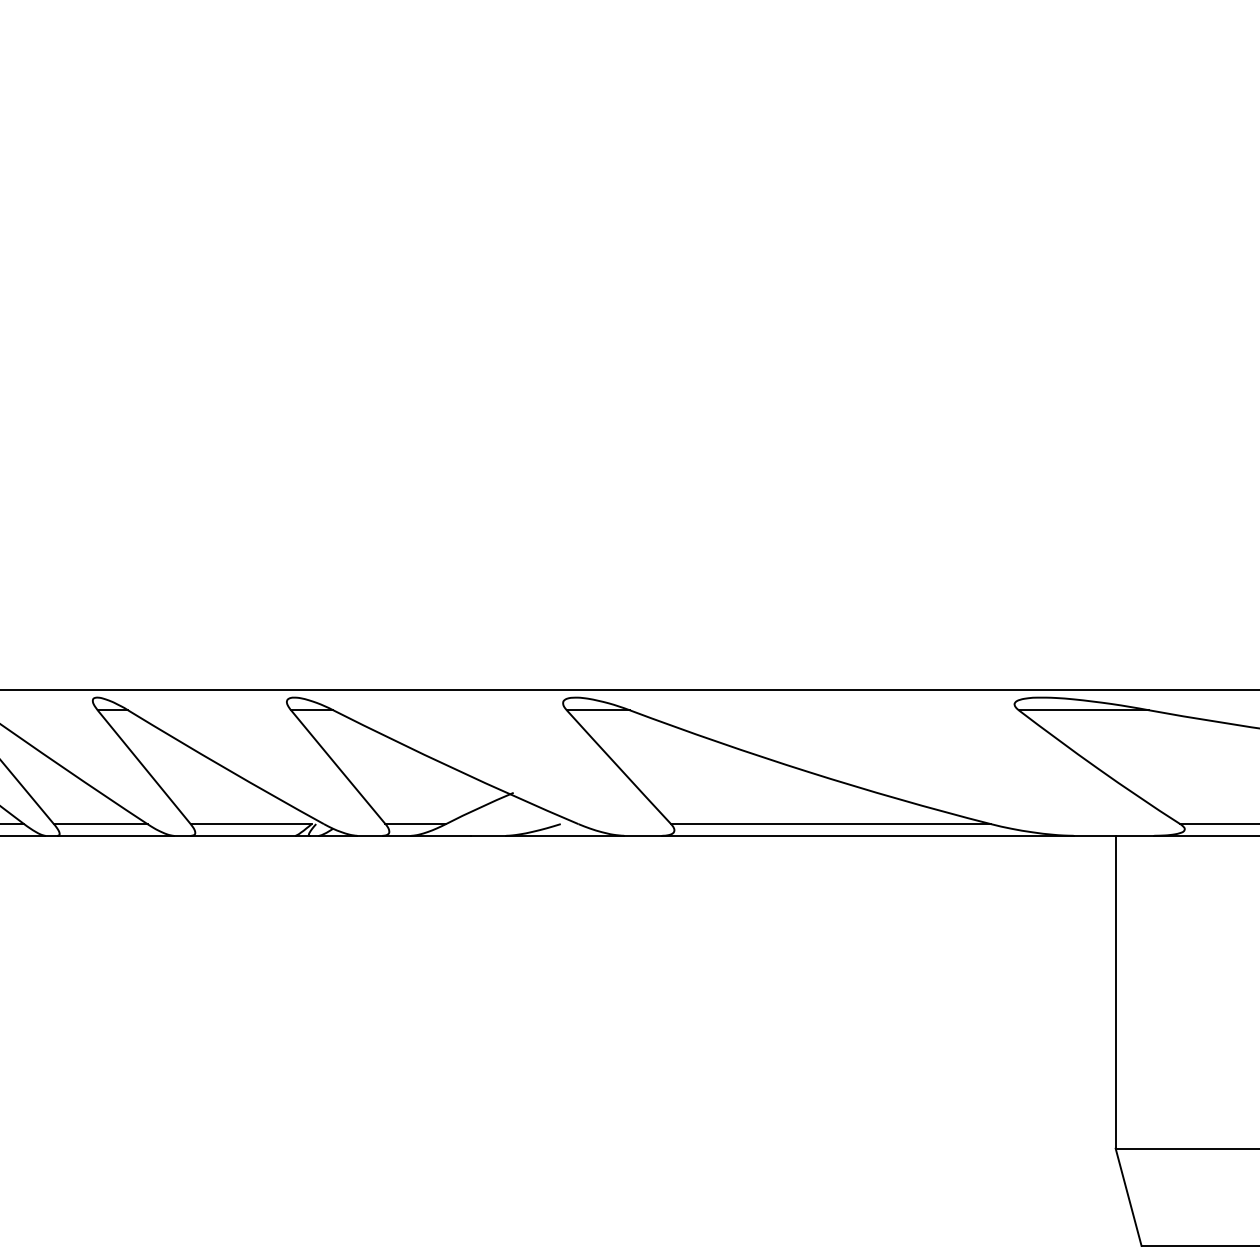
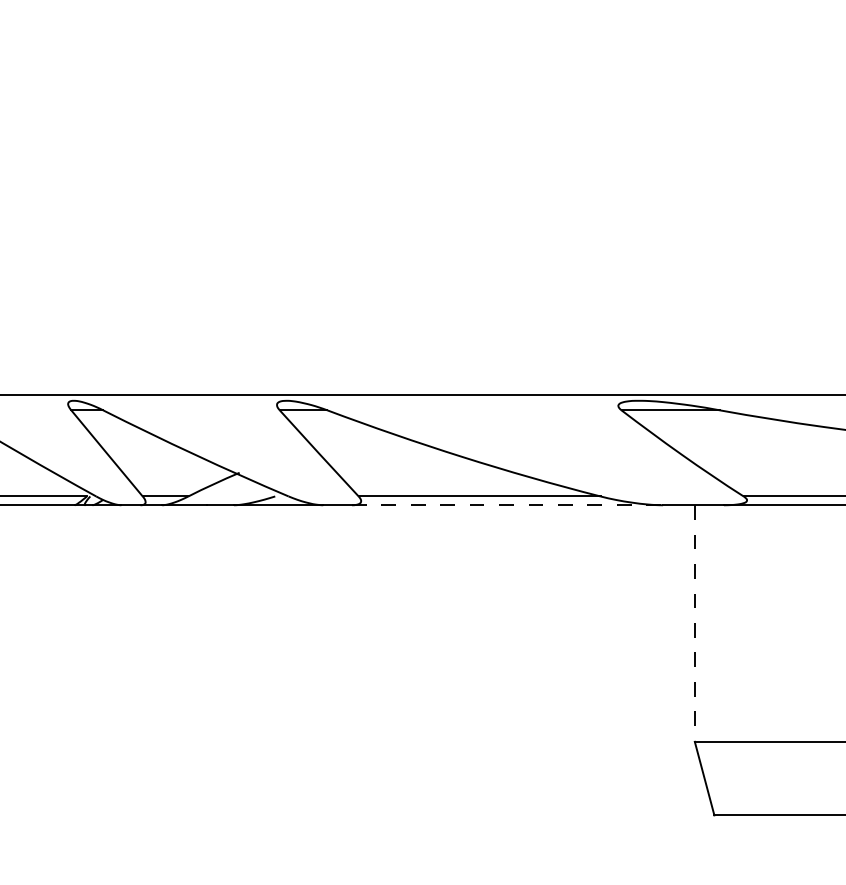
line: (868, 835) -> (507, 505), solid -> dashed
line: (1115, 992) -> (694, 623), solid -> dashed

